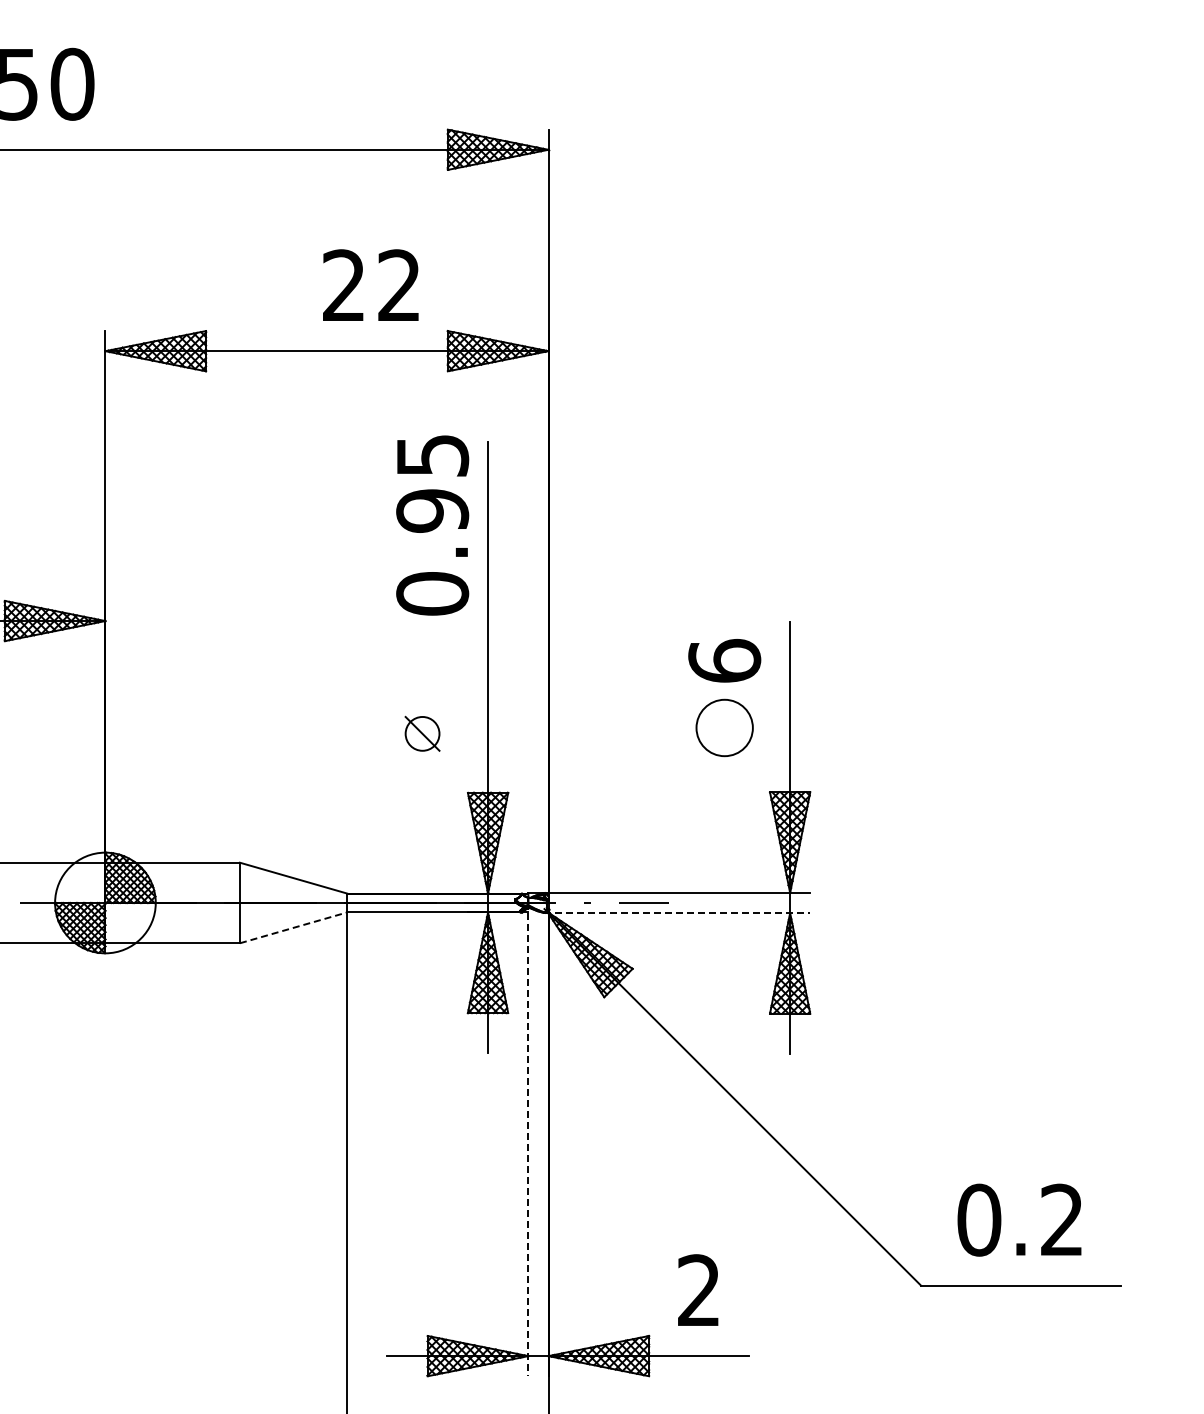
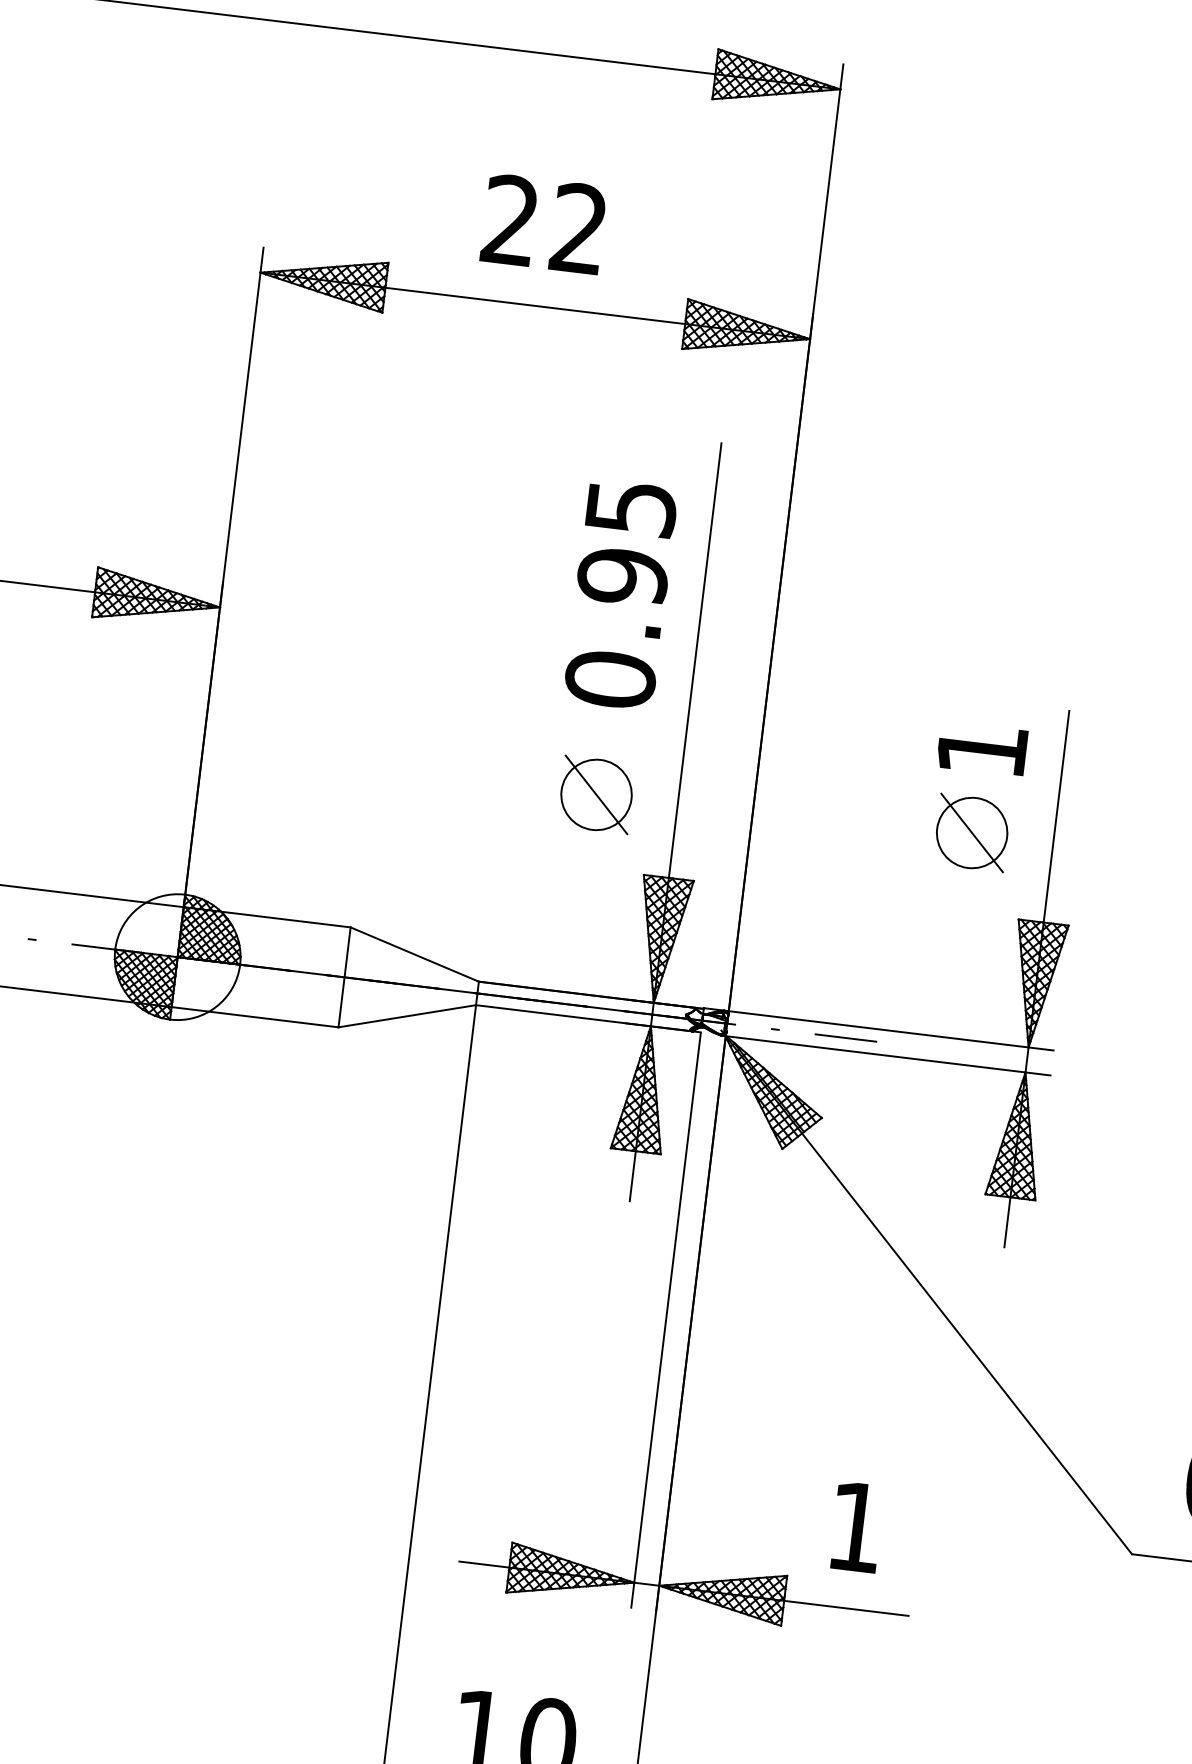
text: (370, 284) -> (543, 222), moved
text: (432, 525) -> (620, 594), moved
text: (724, 660) -> (982, 749), 6 -> 1
line: (724, 727) -> (971, 832), added
part: (422, 733) -> (596, 794), size x1.67
line: (677, 913) -> (885, 1056), dashed -> solid
line: (293, 927) -> (407, 1015), dashed -> solid
line: (528, 1144) -> (666, 1320), dashed -> solid
text: (698, 1289) -> (855, 1525), 2 -> 1

